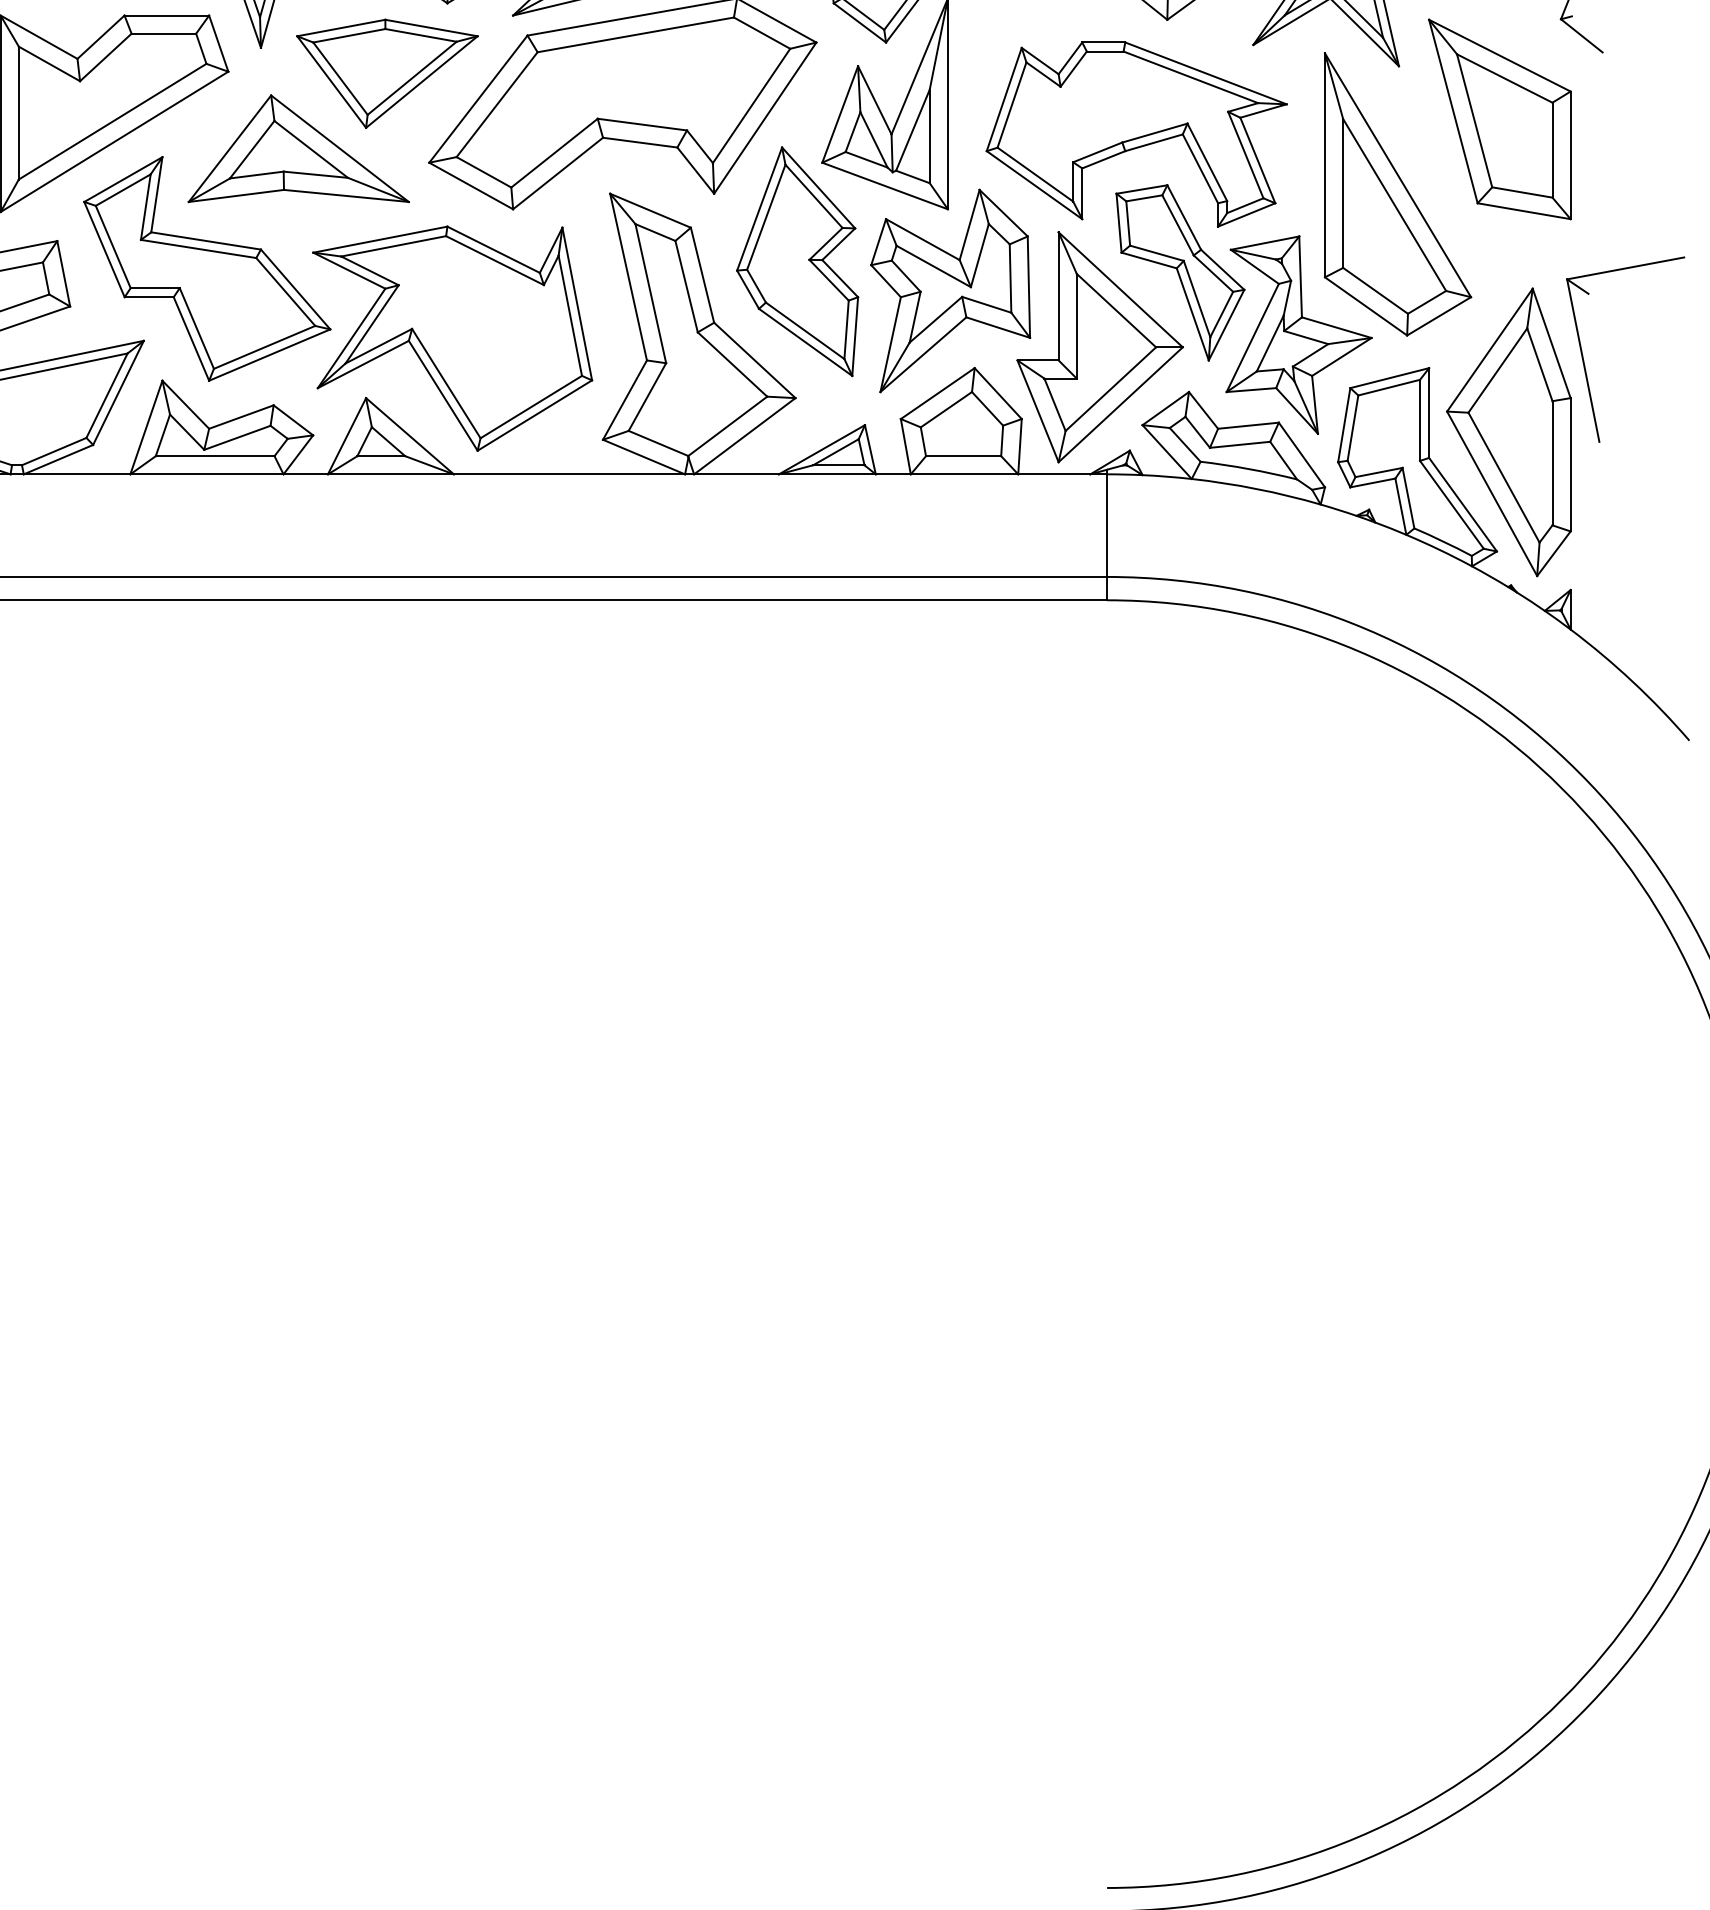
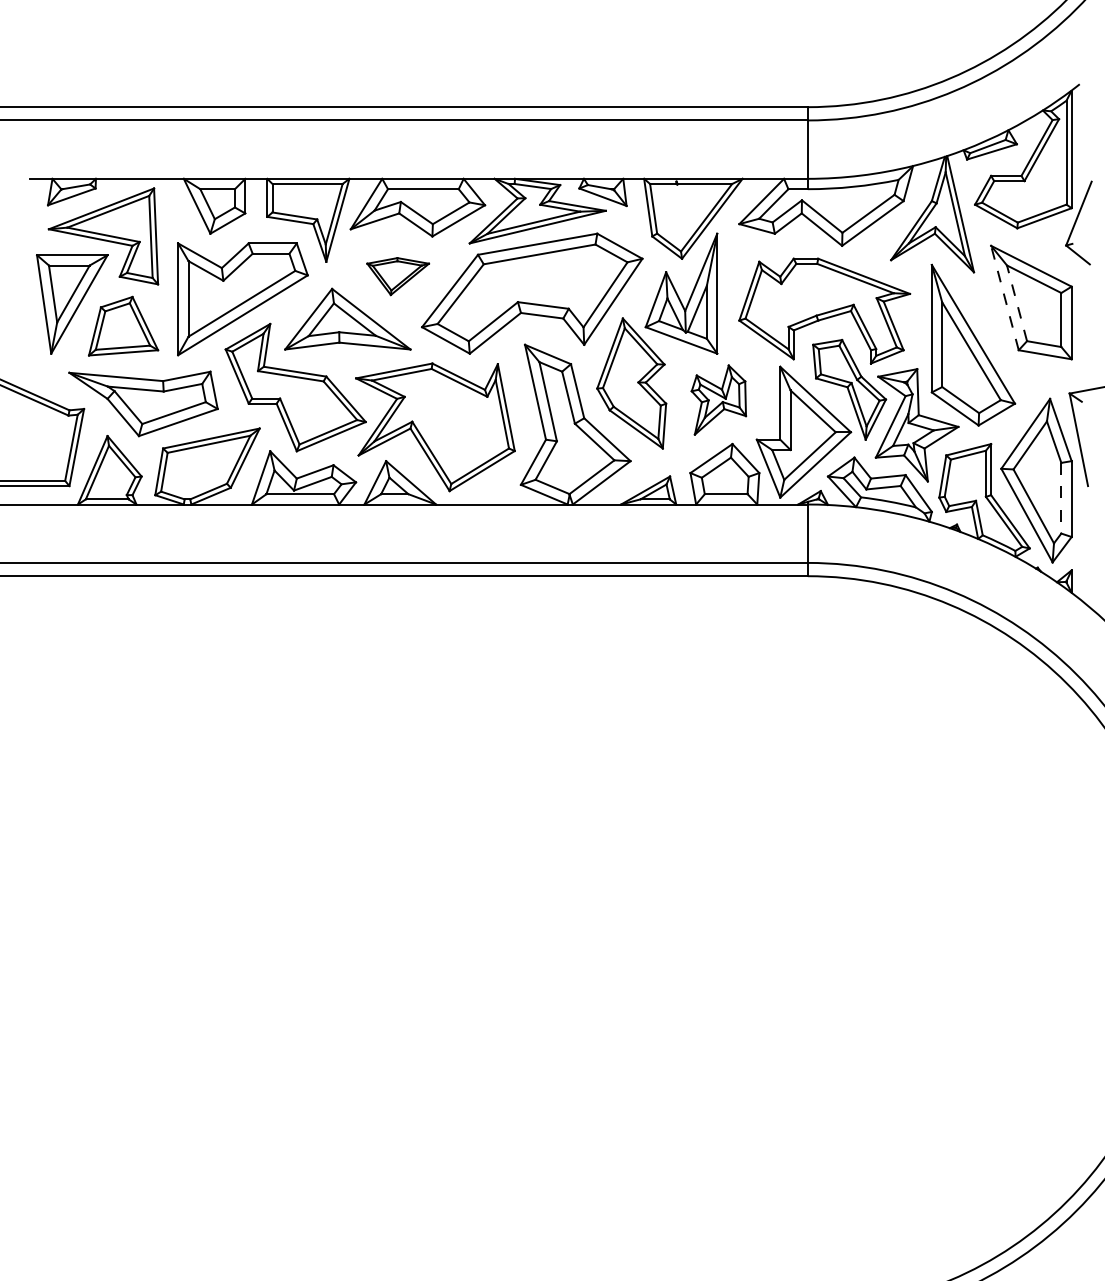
part: (386, 73) -> (397, 276), size x0.6
line: (1452, 110) -> (1004, 297), solid -> dashed
line: (1473, 119) -> (1016, 302), solid -> dashed
part: (950, 289) -> (718, 399), size x0.6
line: (1552, 463) -> (1061, 498), solid -> dashed

